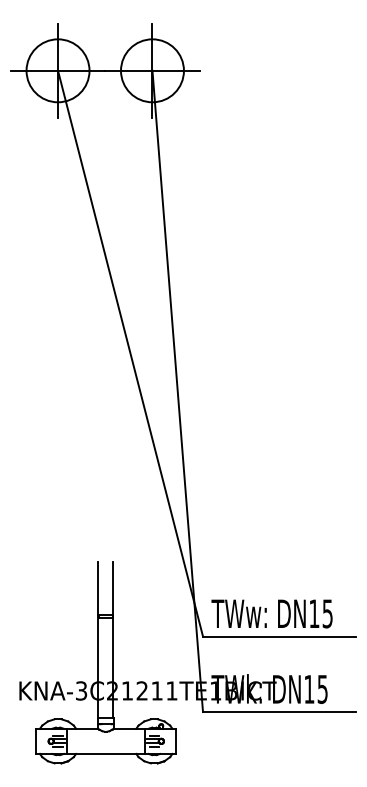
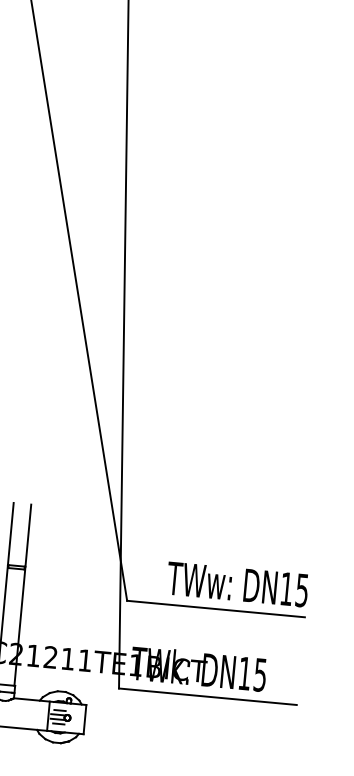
text: (271, 613) -> (236, 584), moved

